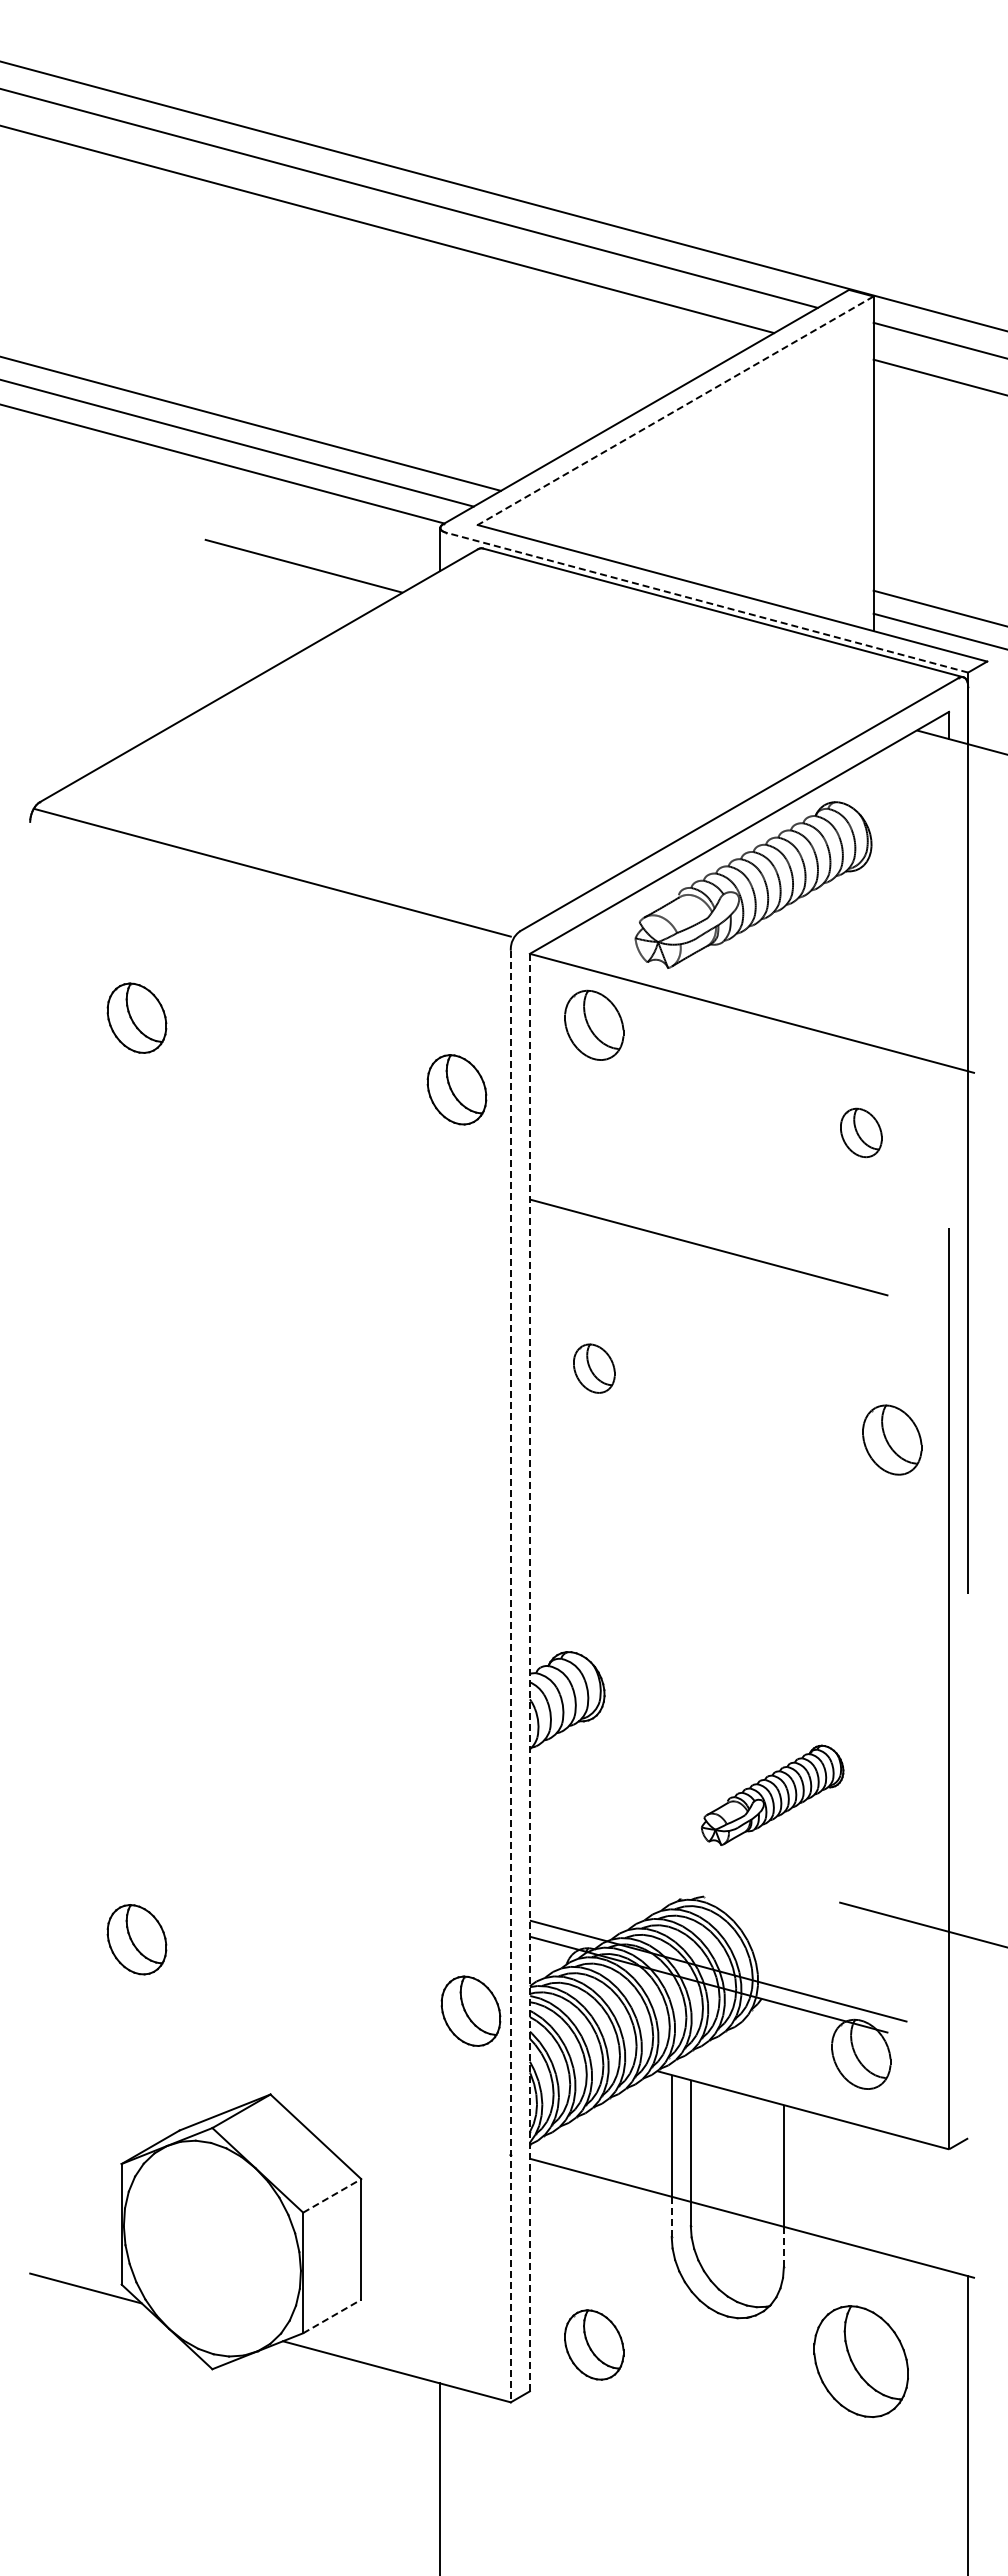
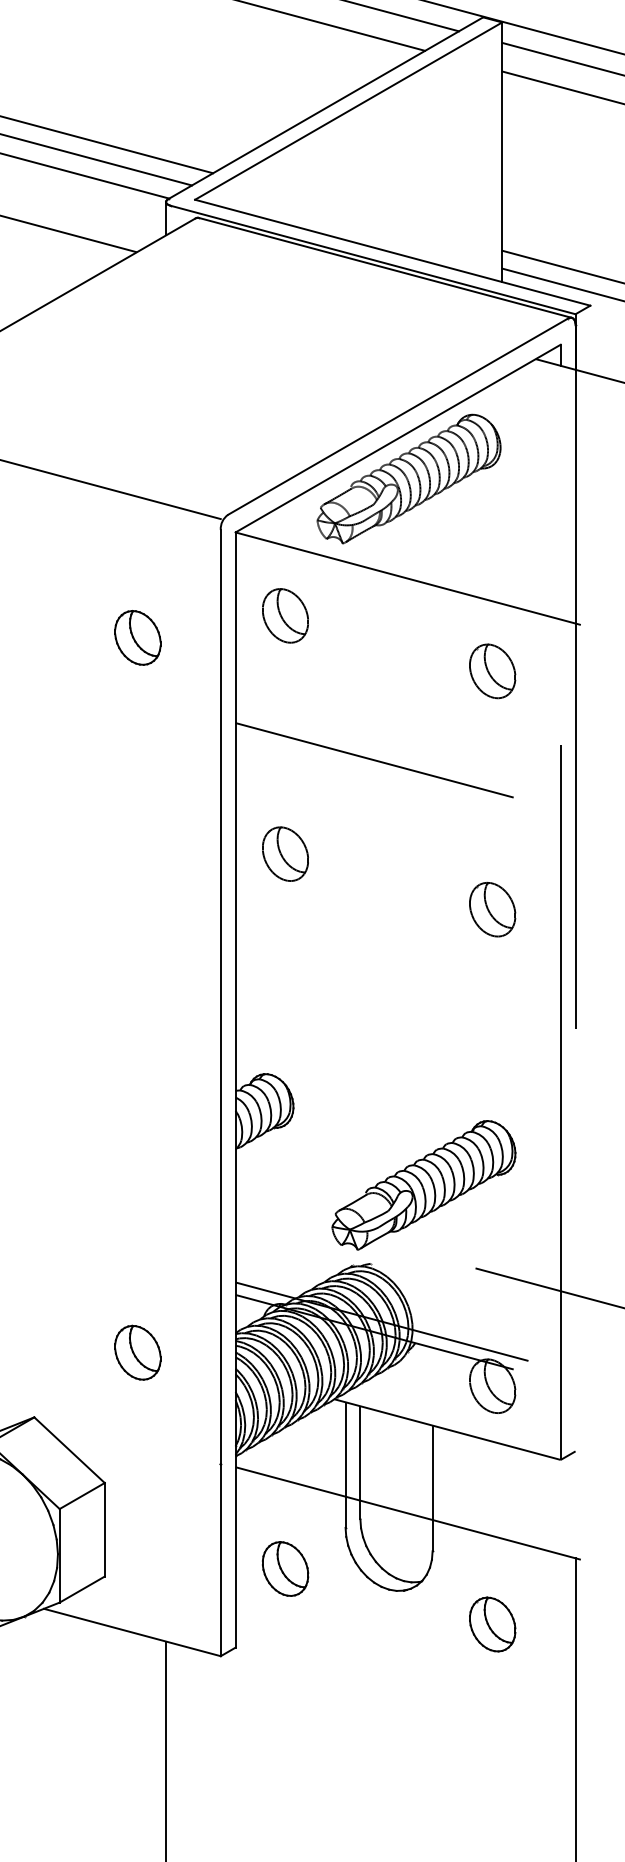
line: (675, 410) -> (348, 110), dashed -> solid
line: (706, 602) -> (372, 259), dashed -> solid
part: (594, 1024) -> (285, 615), moved
part: (456, 1089) -> (137, 637), moved
part: (861, 1132) -> (492, 671), size x1.43
part: (594, 1368) -> (285, 854), size x1.43
part: (892, 1439) -> (492, 909), moved
line: (529, 1672) -> (235, 1089), dashed -> solid
line: (510, 1676) -> (220, 1093), dashed -> solid
part: (772, 1795) -> (423, 1185), size x1.67
part: (470, 2010) -> (137, 1352), moved
line: (332, 2195) -> (82, 1495), dashed -> solid
line: (671, 2217) -> (345, 1512), dashed -> solid
line: (783, 2247) -> (432, 1536), dashed -> solid
line: (332, 2316) -> (82, 1589), dashed -> solid
part: (594, 2344) -> (285, 1568), moved
part: (861, 2361) -> (492, 1624), size x0.62

